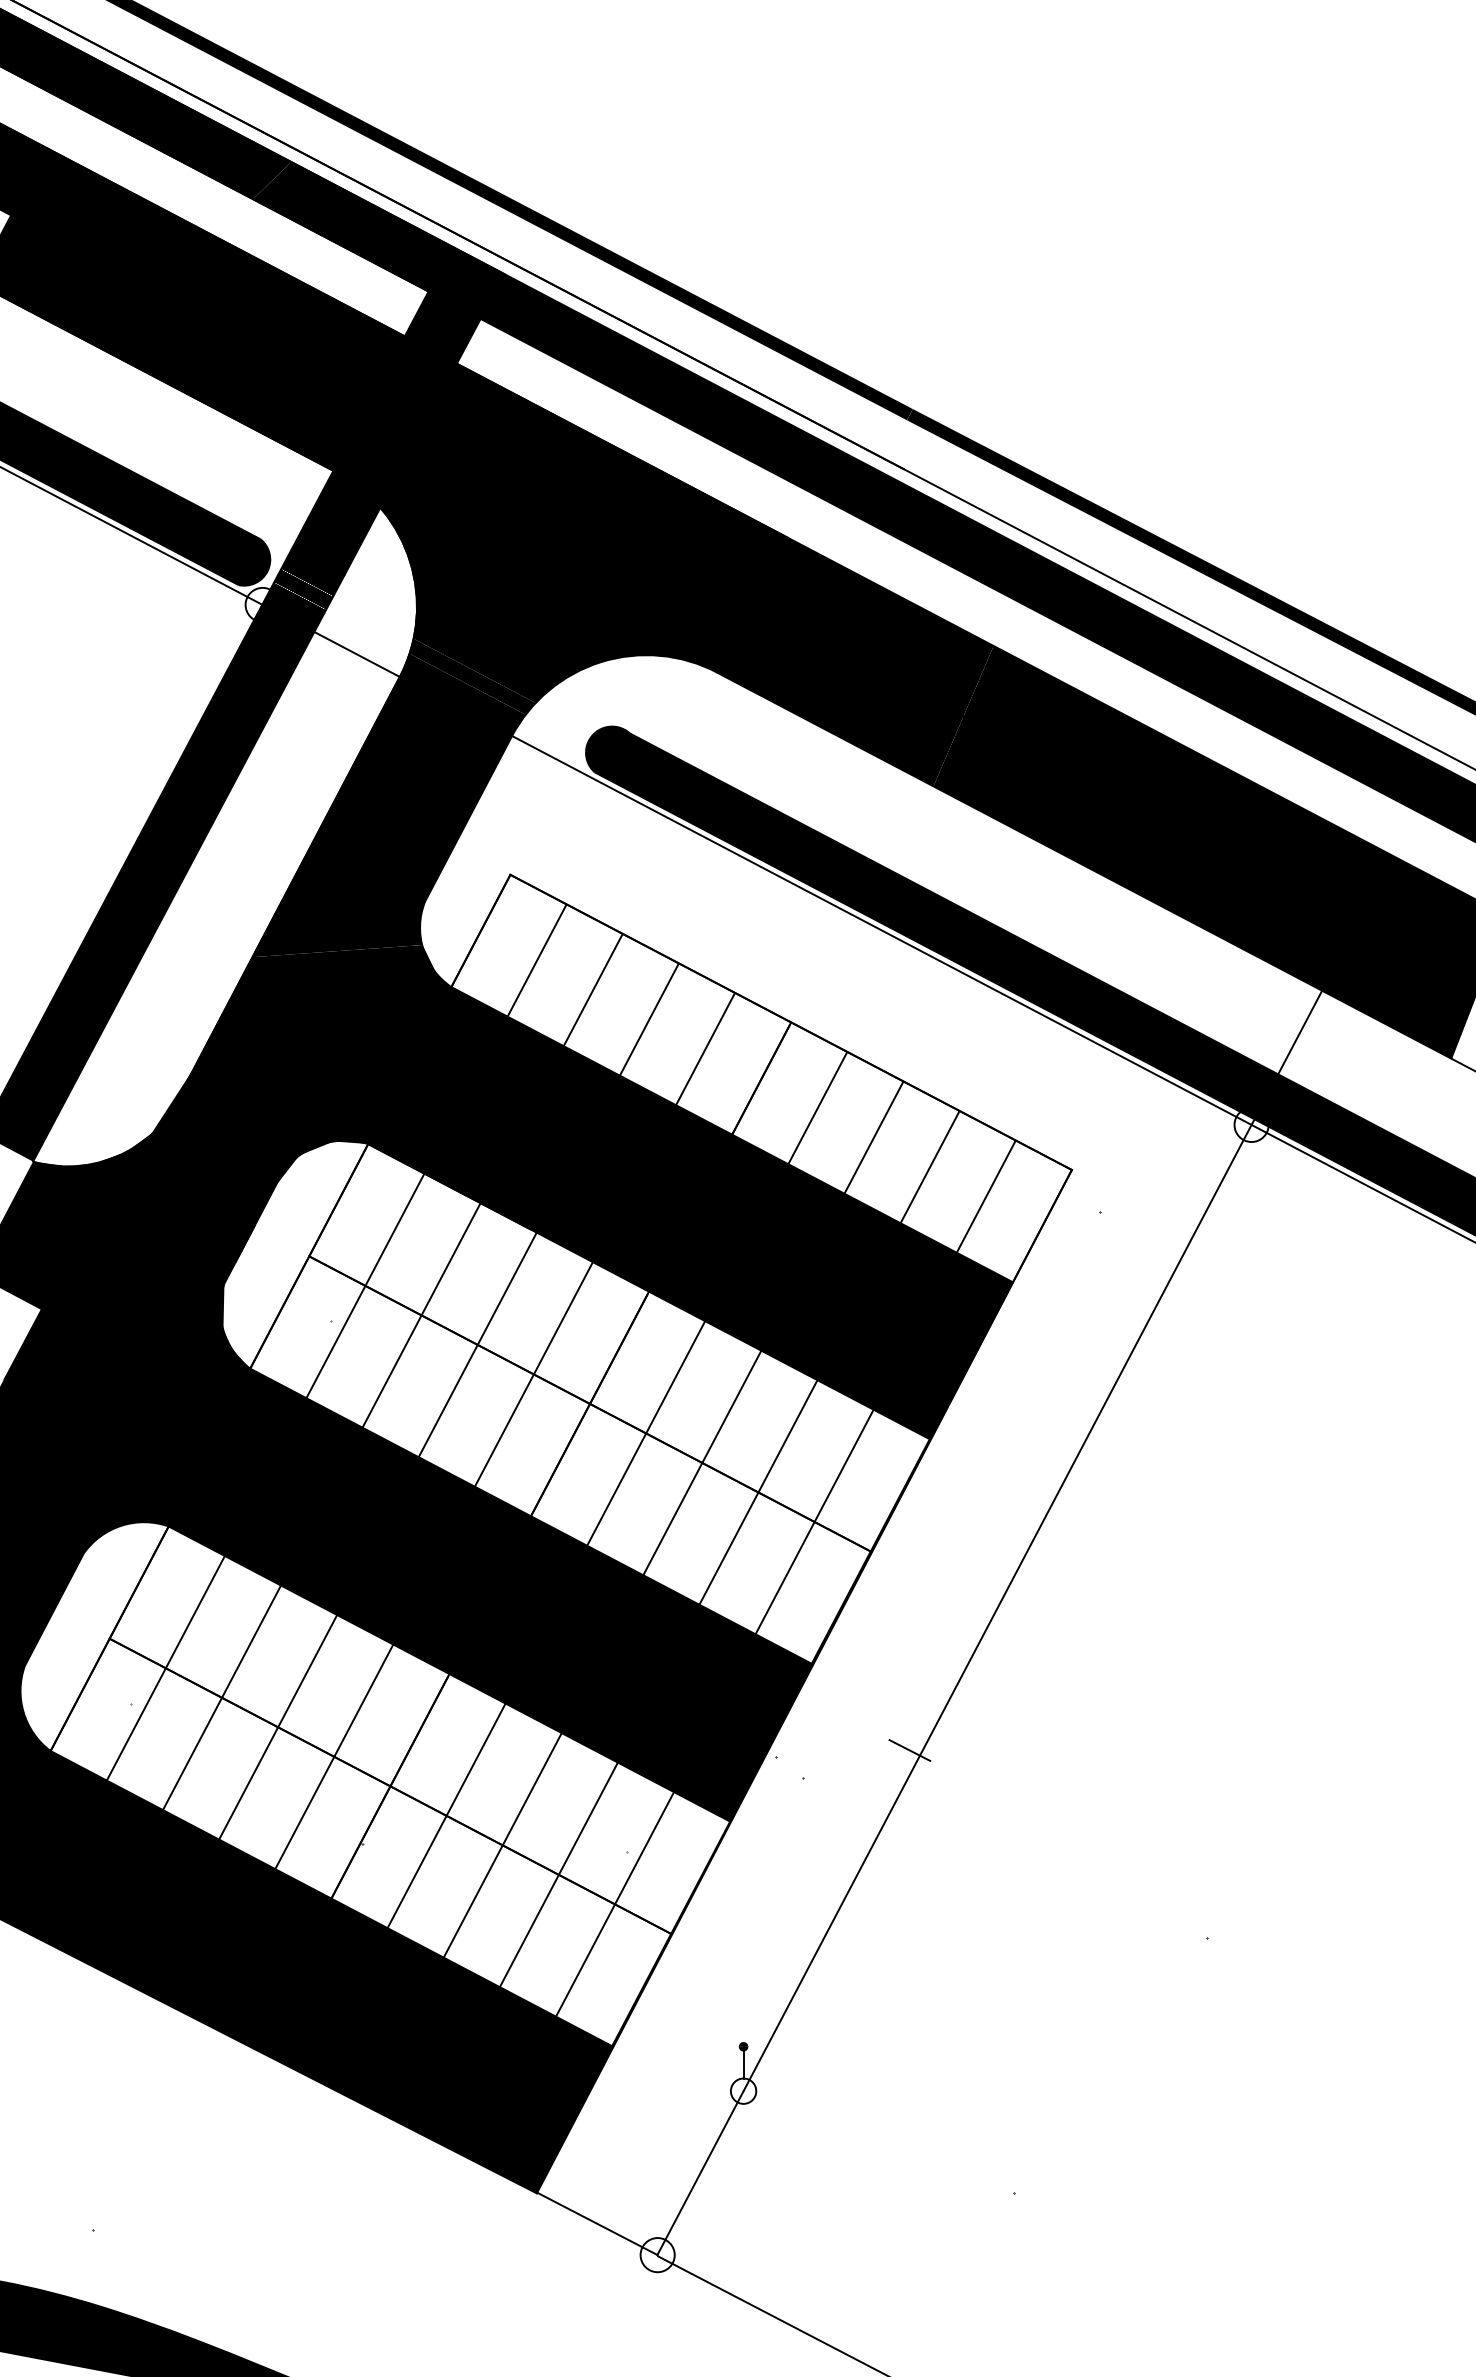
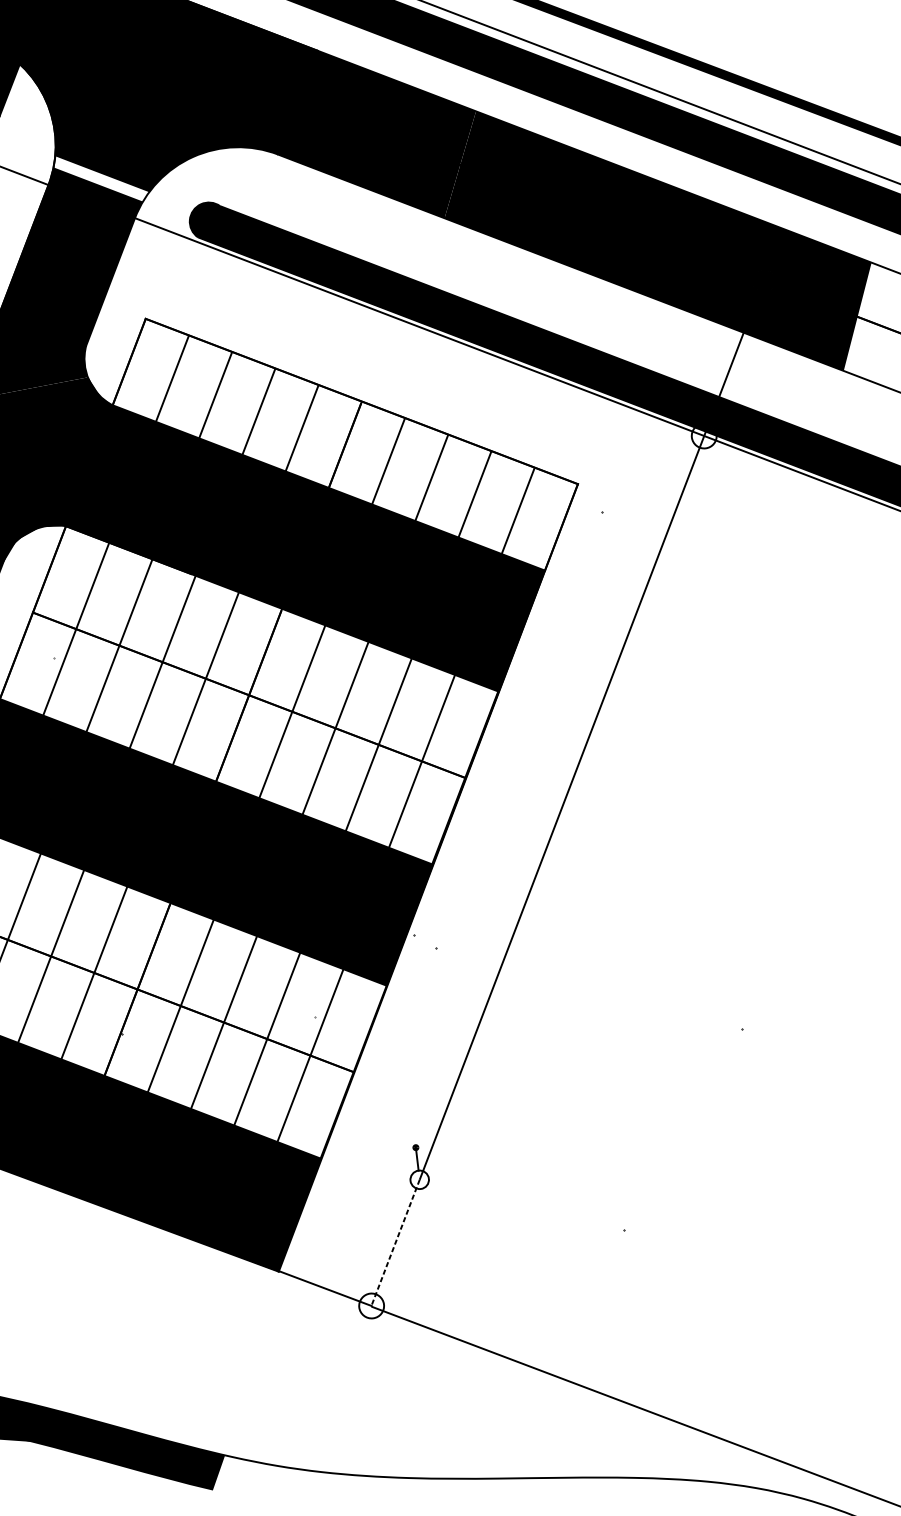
fill: (472, 676) -> (101, 178), removed
line: (909, 1750) -> (510, 918), removed
line: (700, 2173) -> (395, 1243), solid -> dashed

